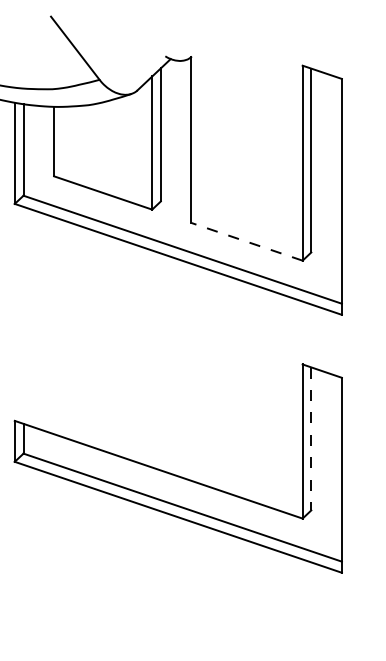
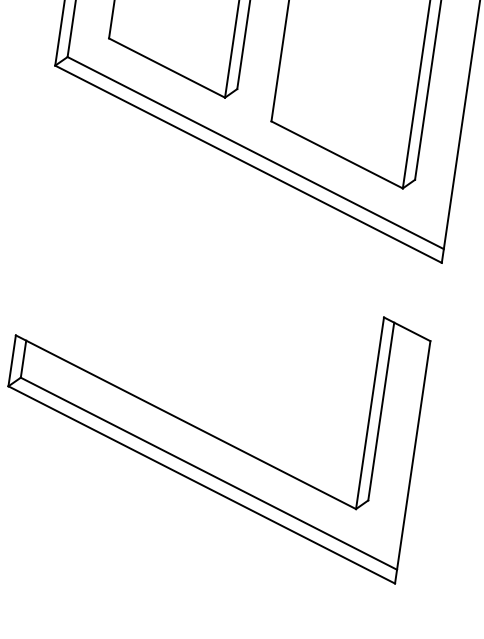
line: (247, 241) -> (337, 154), dashed -> solid
line: (311, 438) -> (381, 411), dashed -> solid

